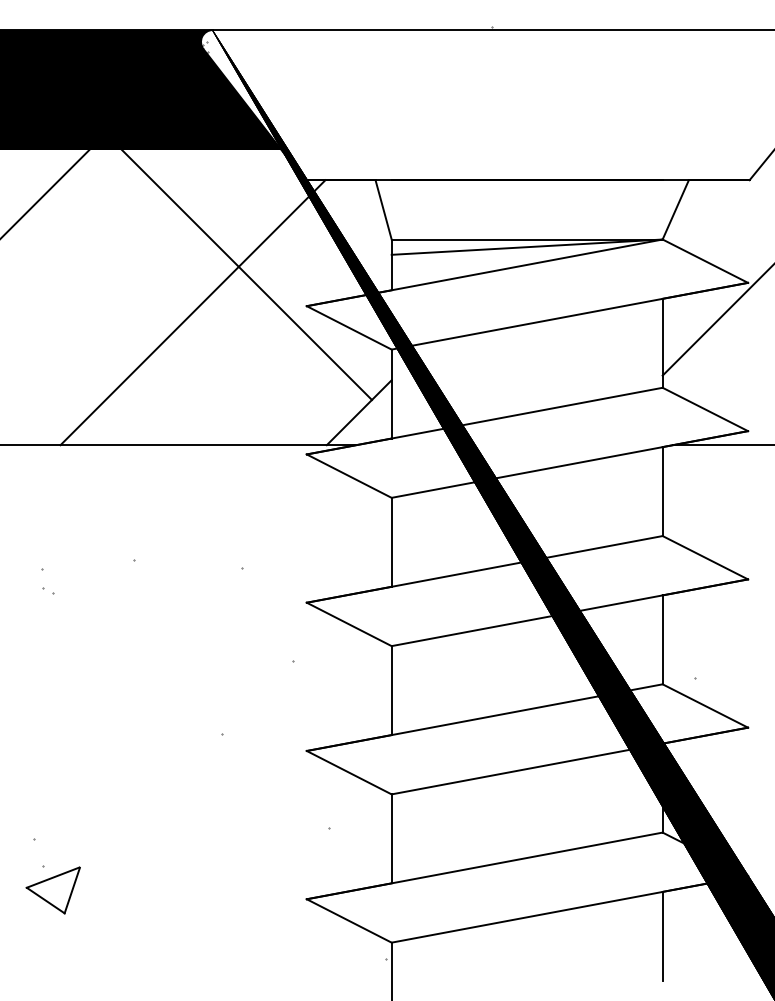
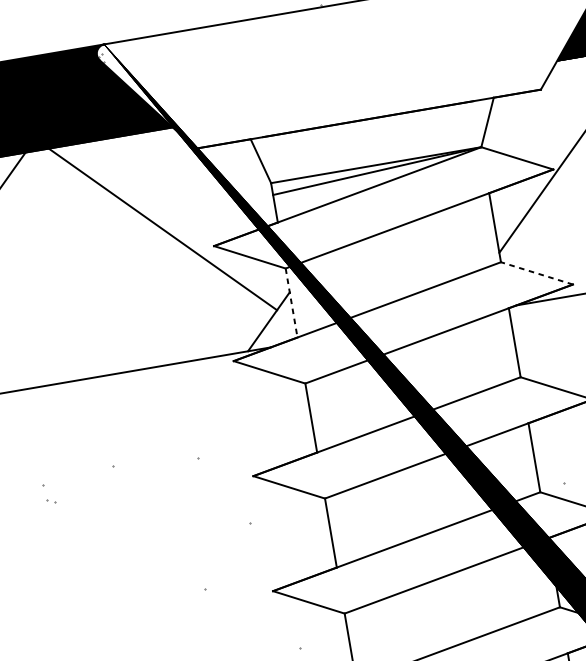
line: (192, 312) -> (126, 266), removed
line: (391, 394) -> (291, 303), solid -> dashed
line: (705, 409) -> (537, 273), solid -> dashed

